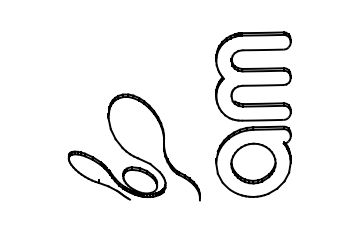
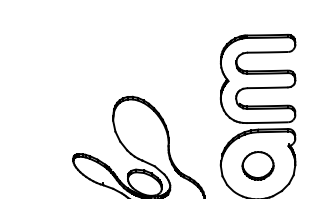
part: (253, 163) -> (258, 165), size x0.7

